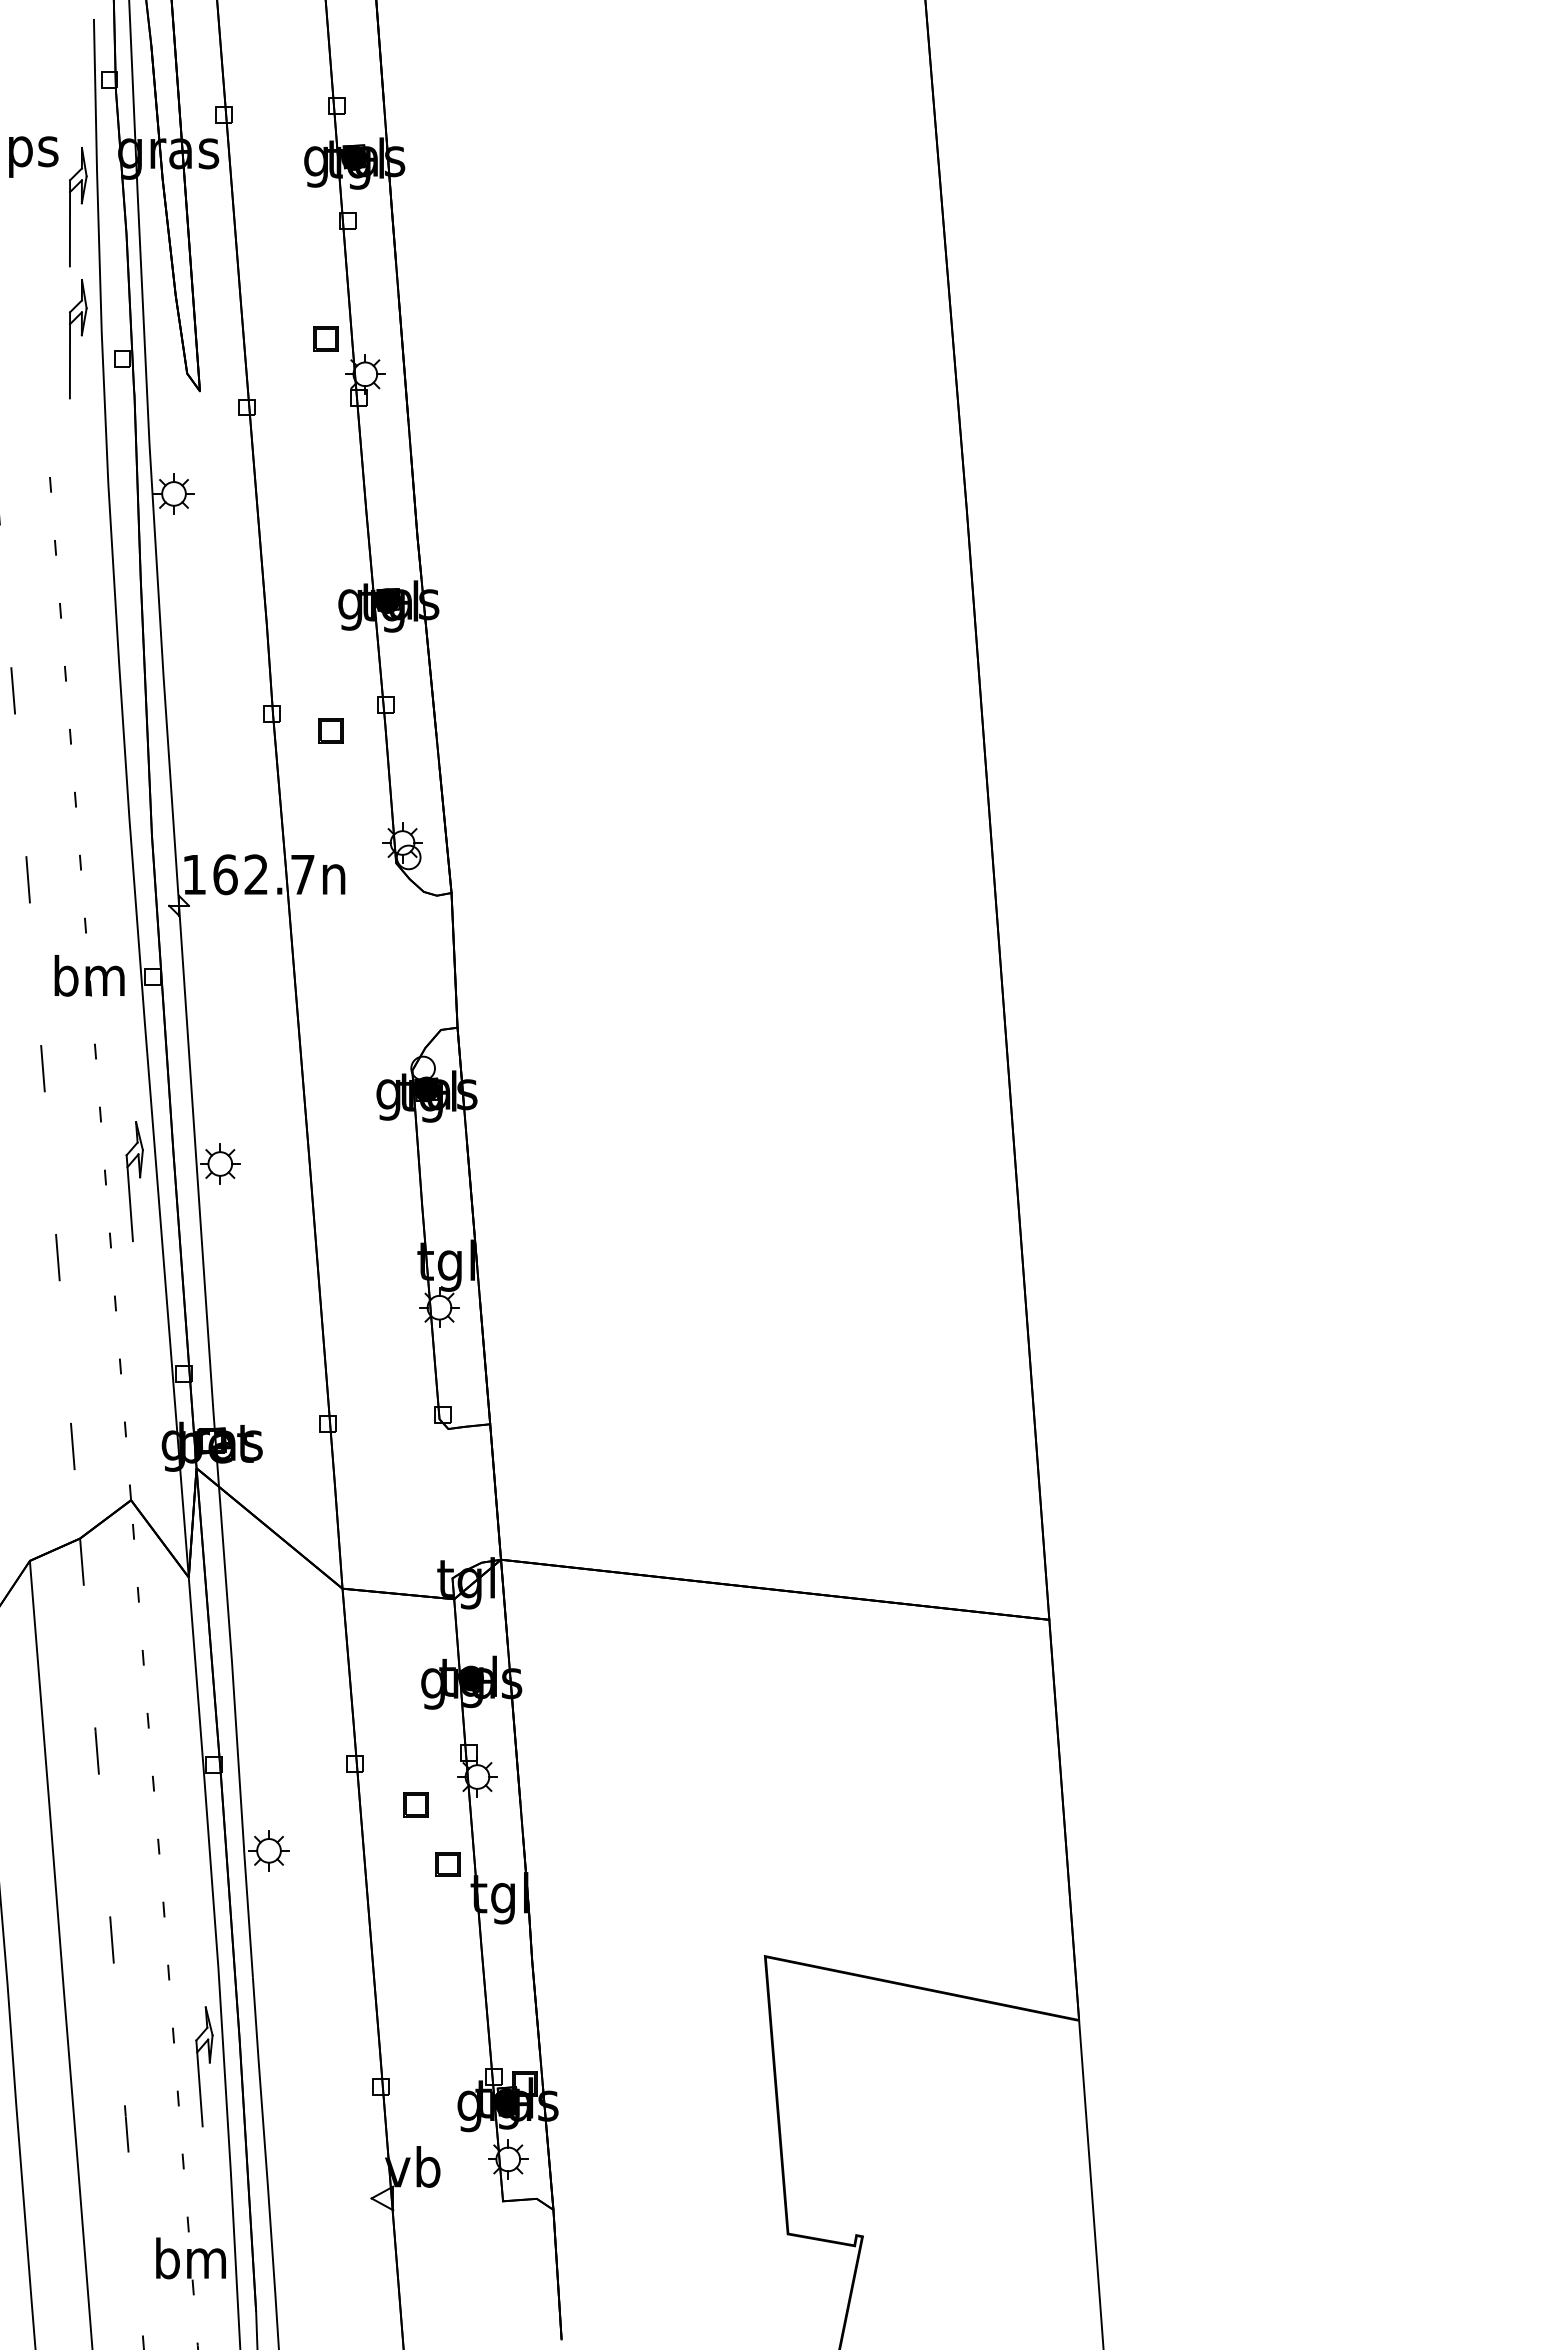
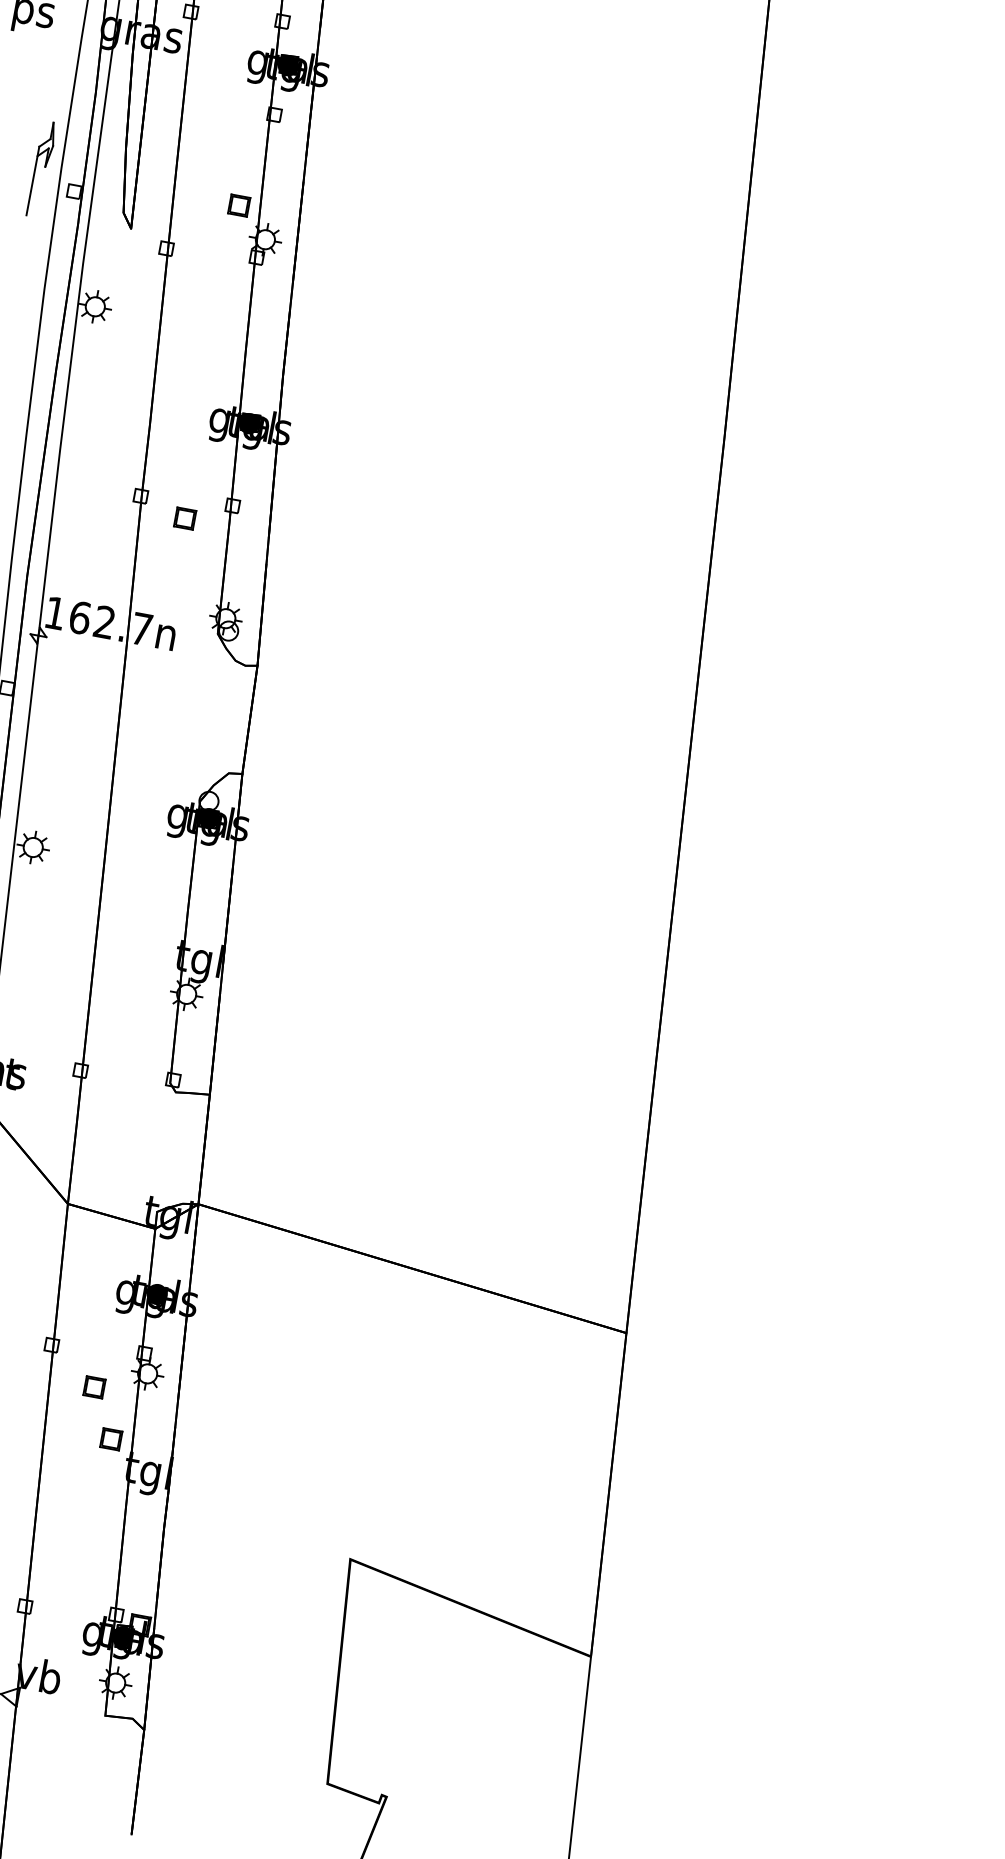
part: (78, 207) -> (61, 64), removed

